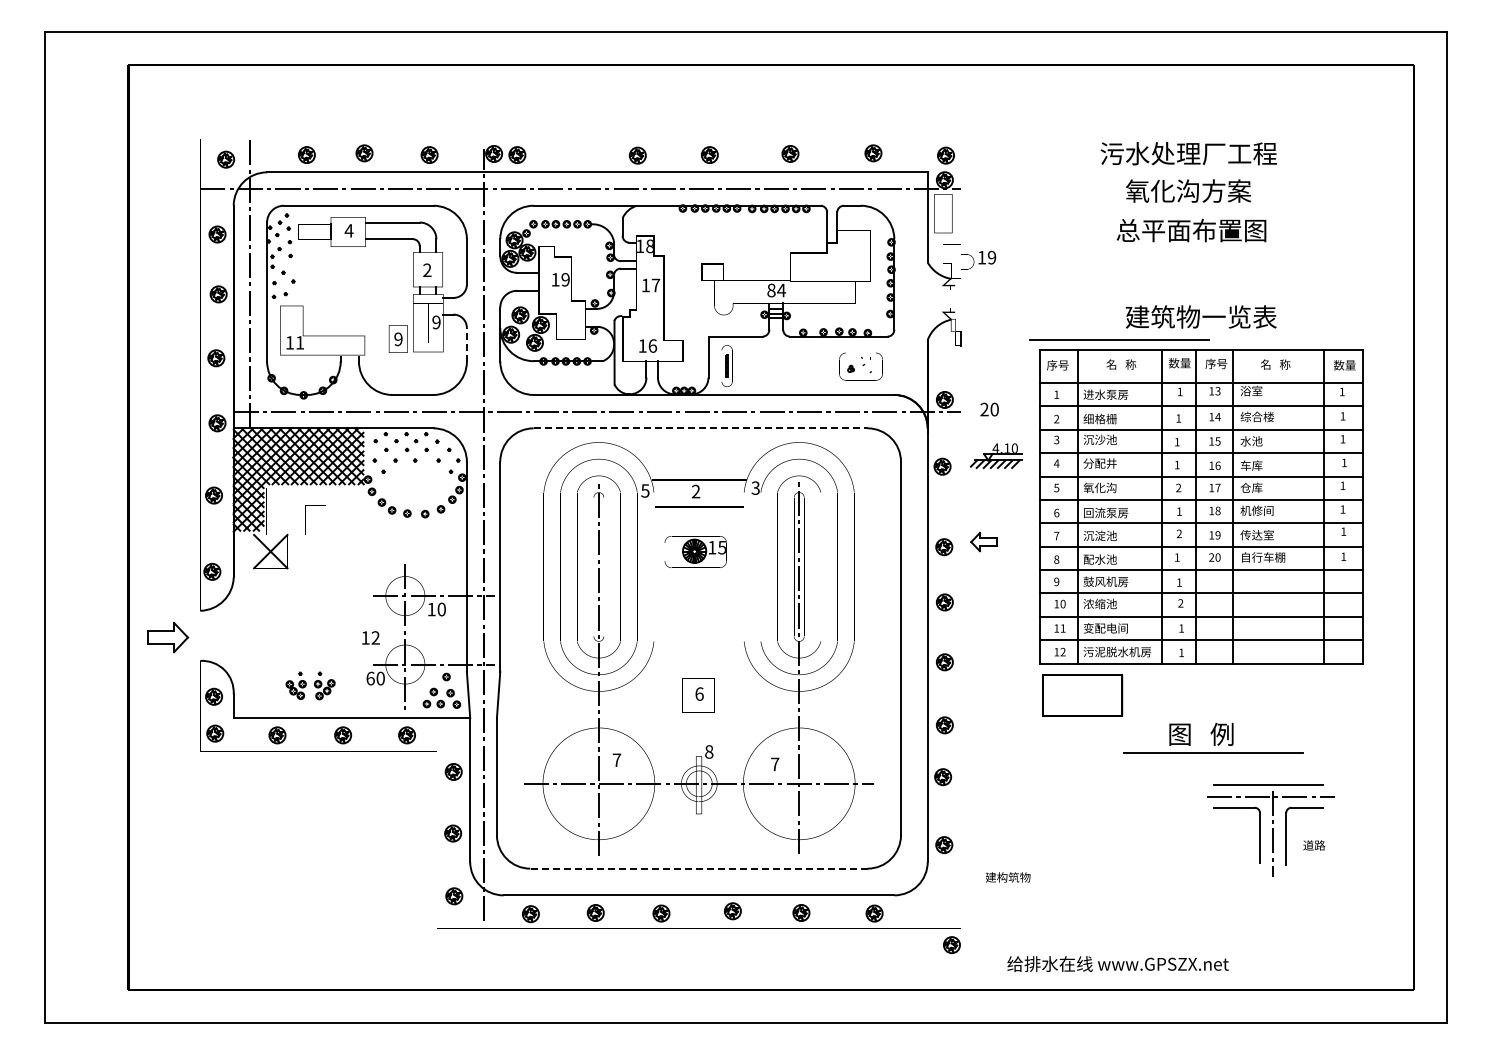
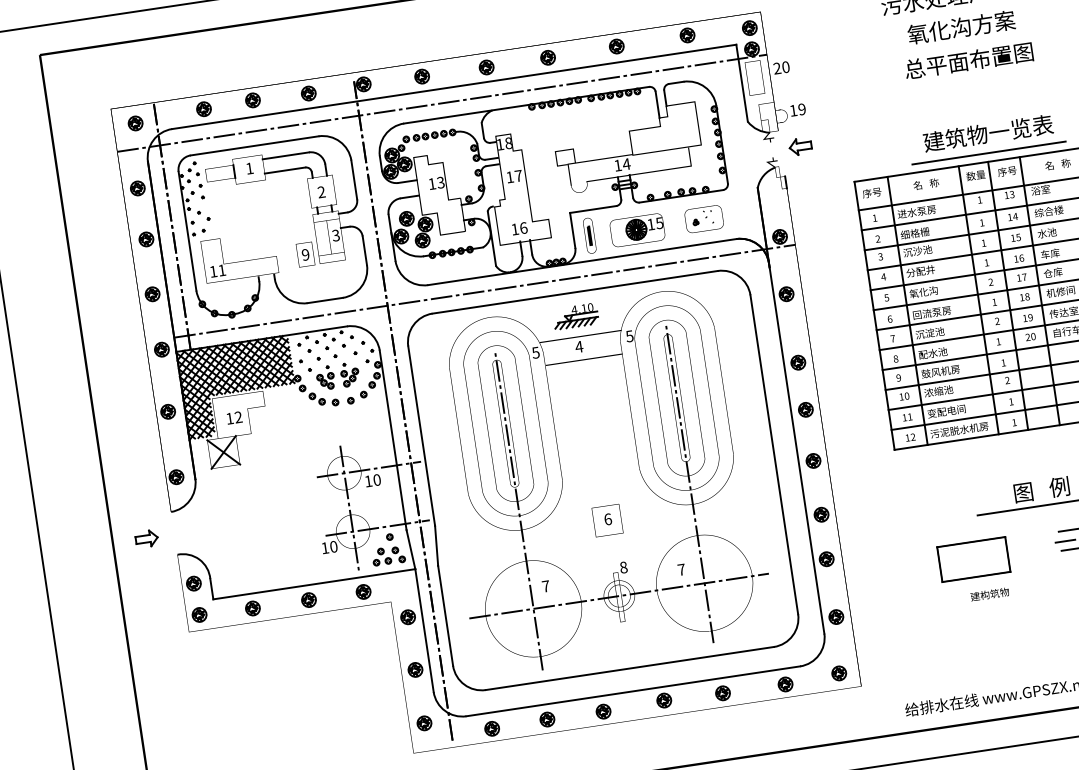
part: (517, 154) -> (422, 76), moved
text: (348, 230) -> (249, 168), 4 -> 1
text: (565, 279) -> (440, 182), 19 -> 13
text: (771, 290) -> (618, 165), 84 -> 14
text: (436, 322) -> (336, 235), 9 -> 3
line: (1119, 339) -> (988, 152), moved
line: (466, 344) -> (364, 250), dashed -> solid
text: (989, 409) -> (781, 67), moved
line: (700, 428) -> (575, 292), dashed -> solid
part: (995, 456) -> (575, 316), moved
text: (755, 487) -> (629, 335), 3 -> 5
text: (695, 491) -> (578, 346), 2 -> 4
part: (983, 542) -> (800, 147), moved
part: (695, 551) -> (637, 229), moved
part: (167, 637) -> (146, 538), size x0.62
text: (370, 637) -> (234, 417), moved
text: (370, 678) -> (325, 548), 60 -> 10
part: (310, 685) -> (337, 375), moved
part: (1082, 695) -> (973, 559), moved
line: (698, 868) -> (629, 668), dashed -> solid
text: (1007, 877) -> (989, 594), moved
part: (951, 945) -> (838, 673), moved

